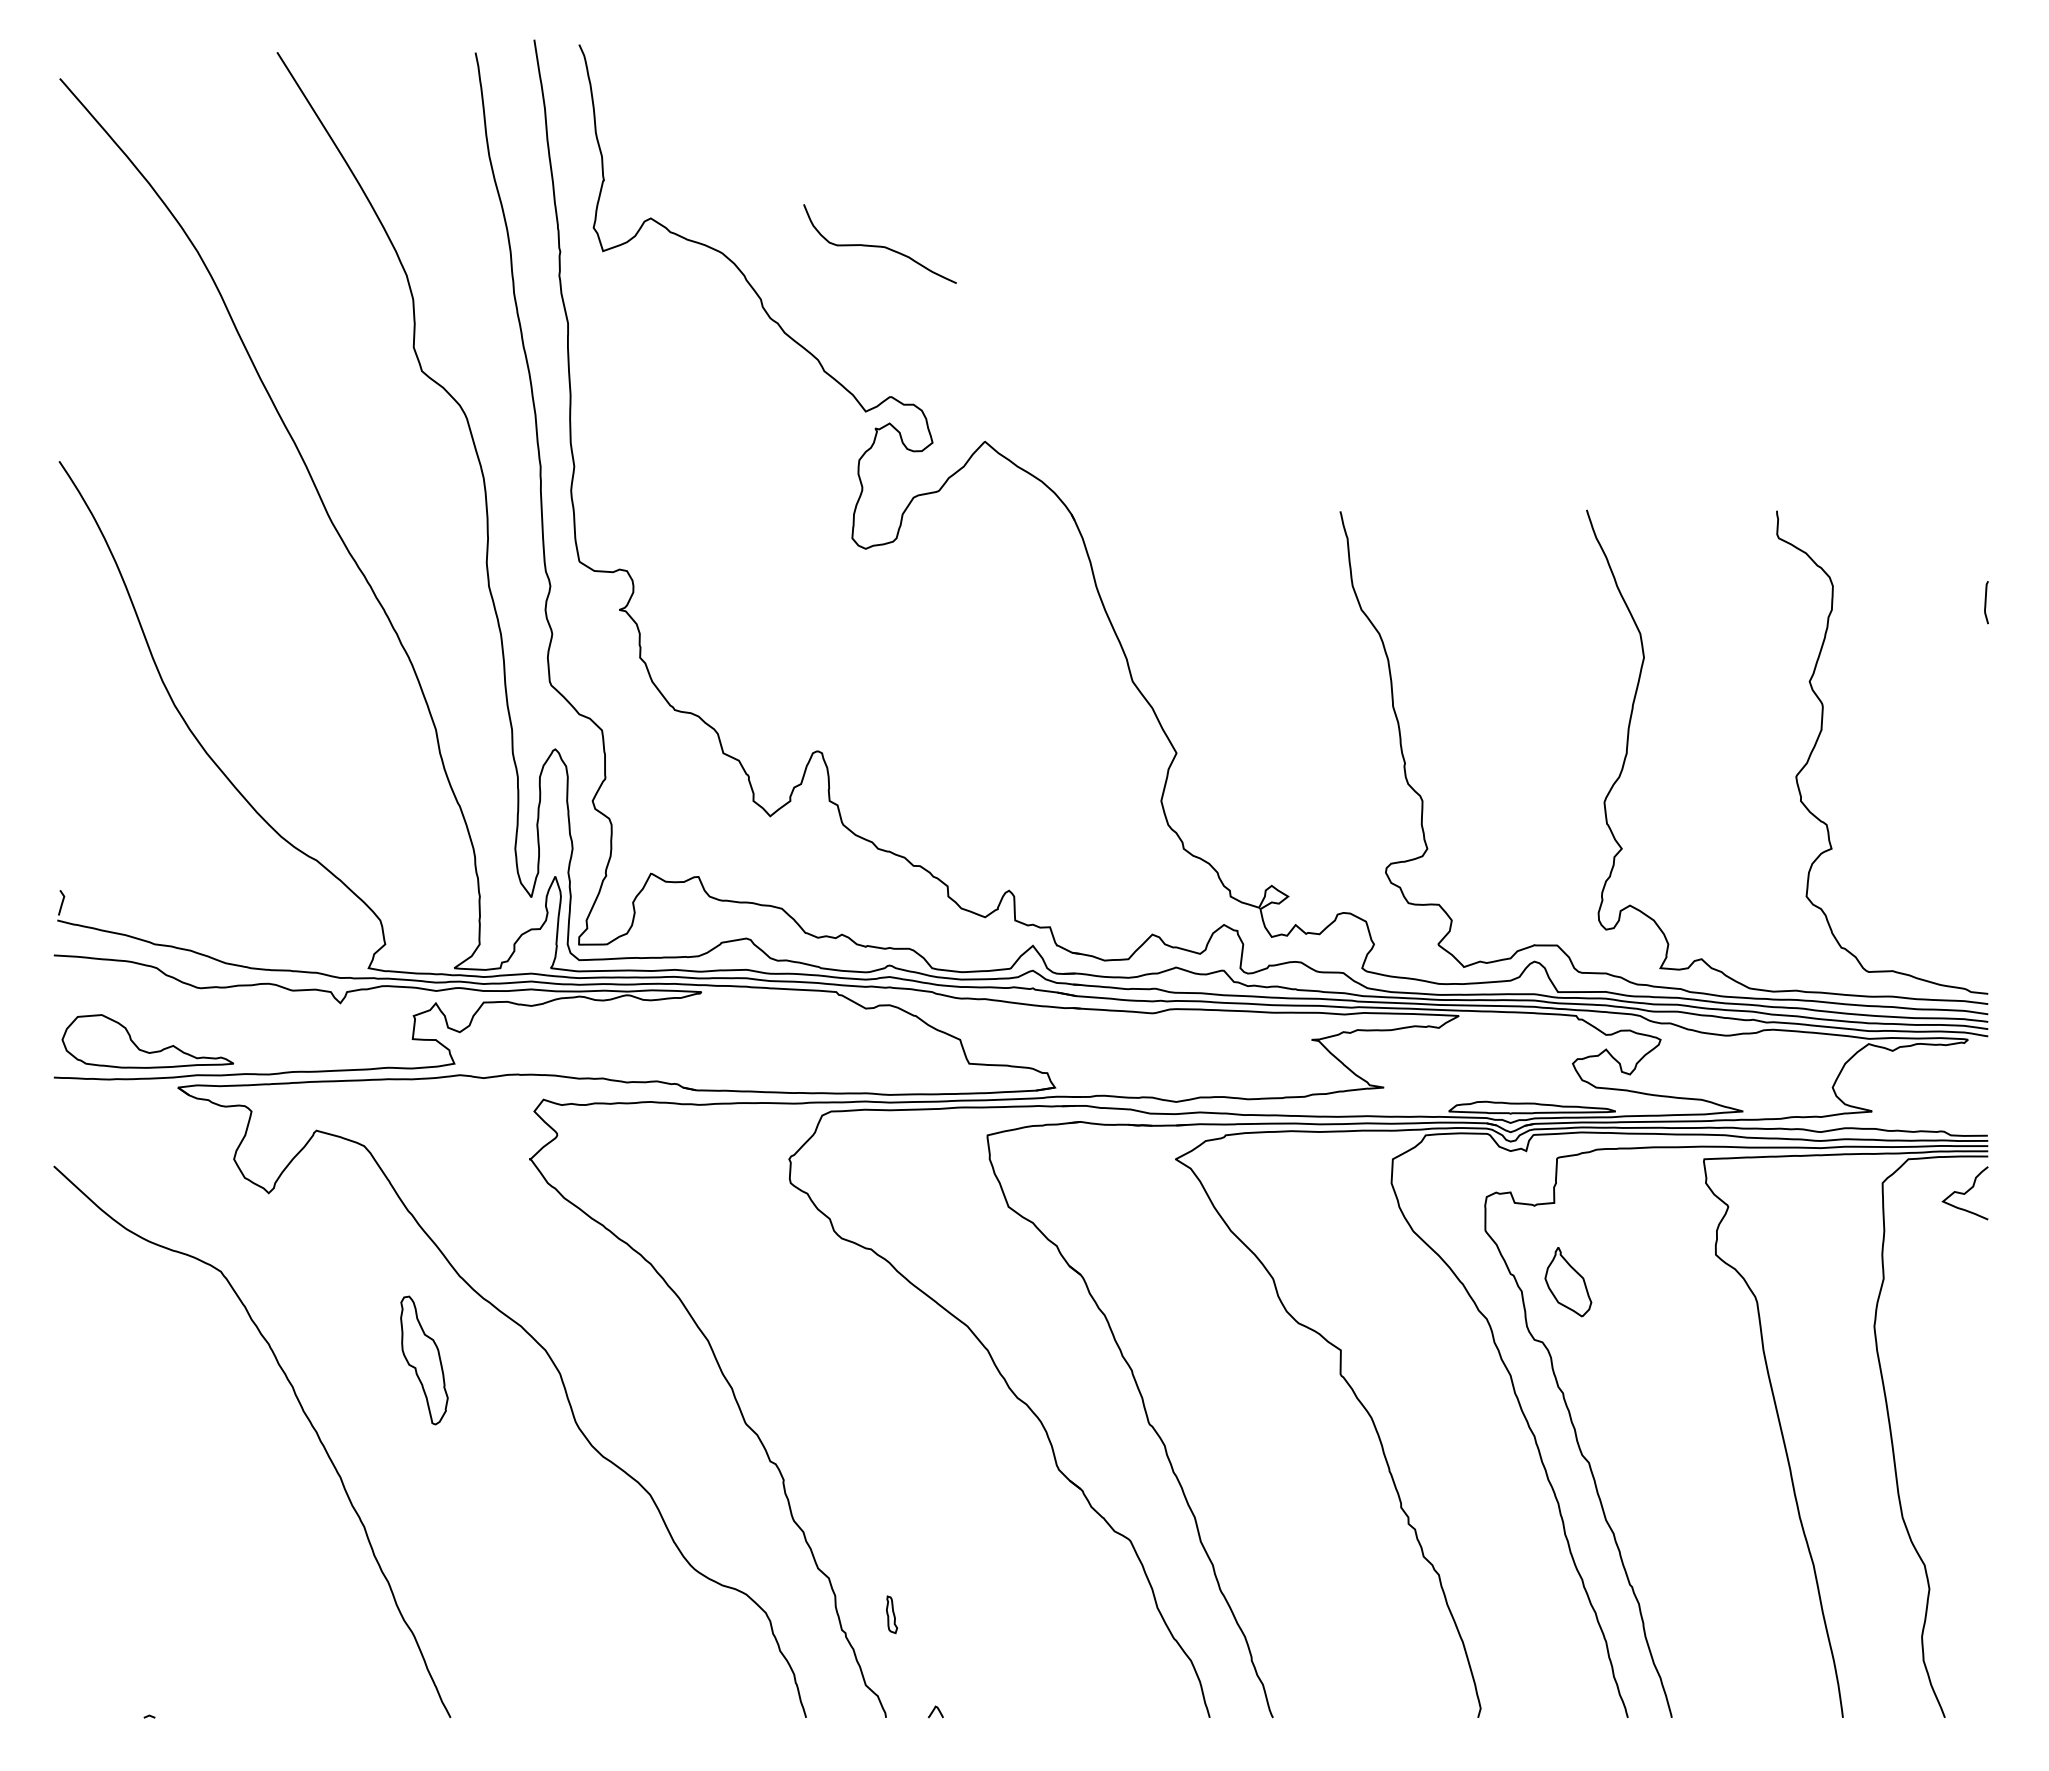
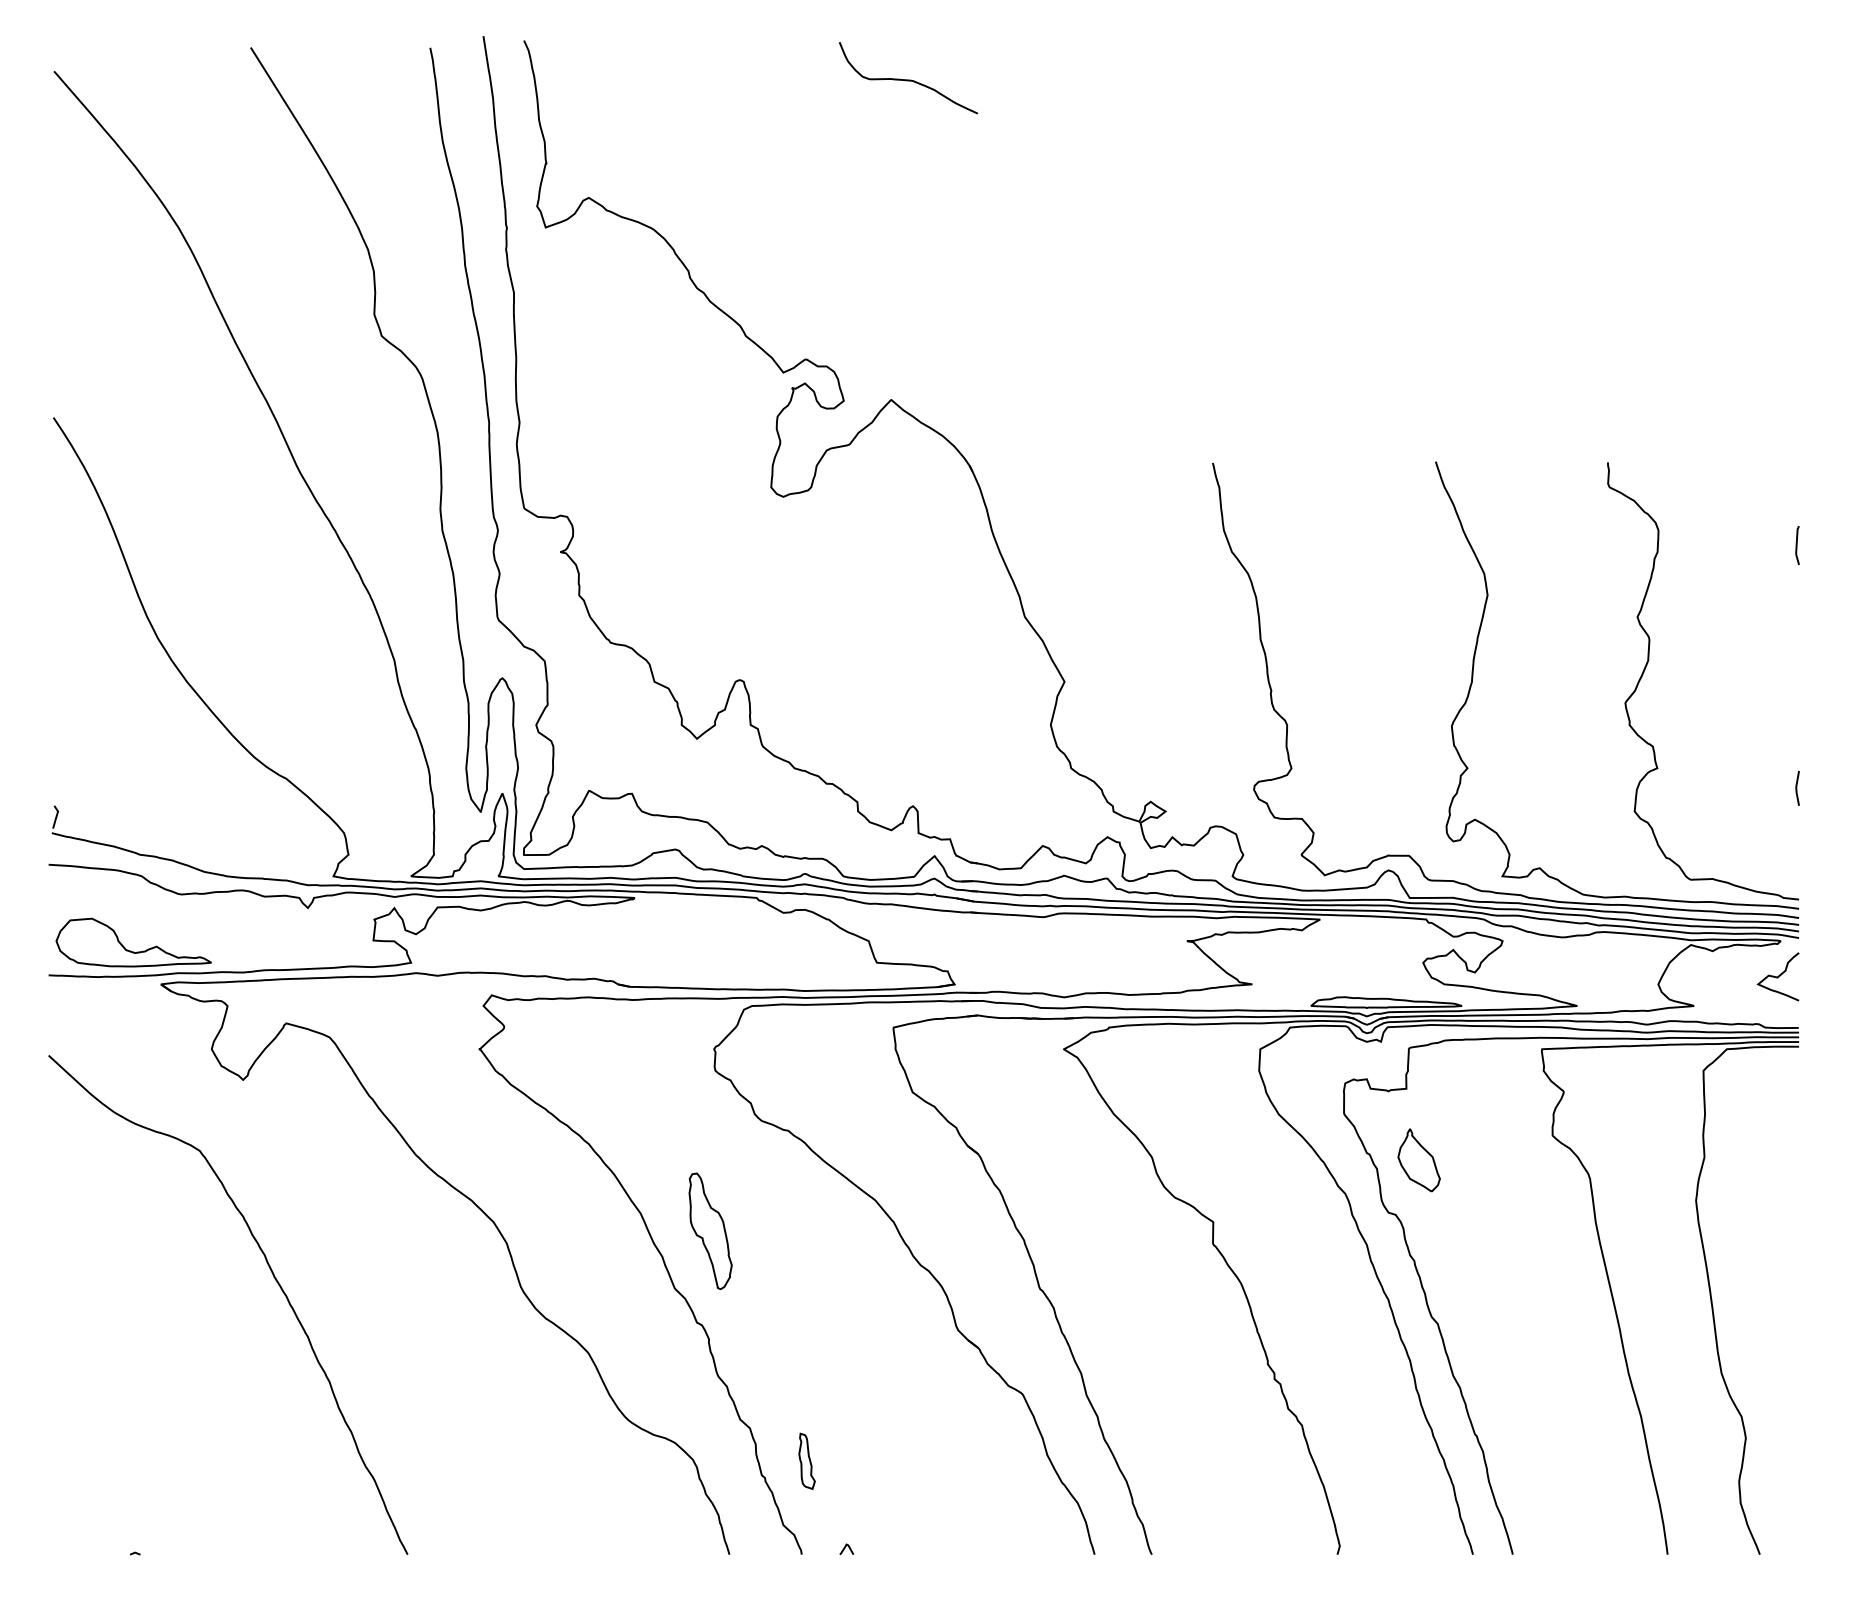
curve: (879, 245) -> (907, 79), moved
line: (1985, 870) -> (1796, 787), added
curve: (1964, 1193) -> (1777, 977), moved
part: (424, 1360) -> (710, 1231), moved
part: (891, 1614) -> (806, 1461), size x1.67

